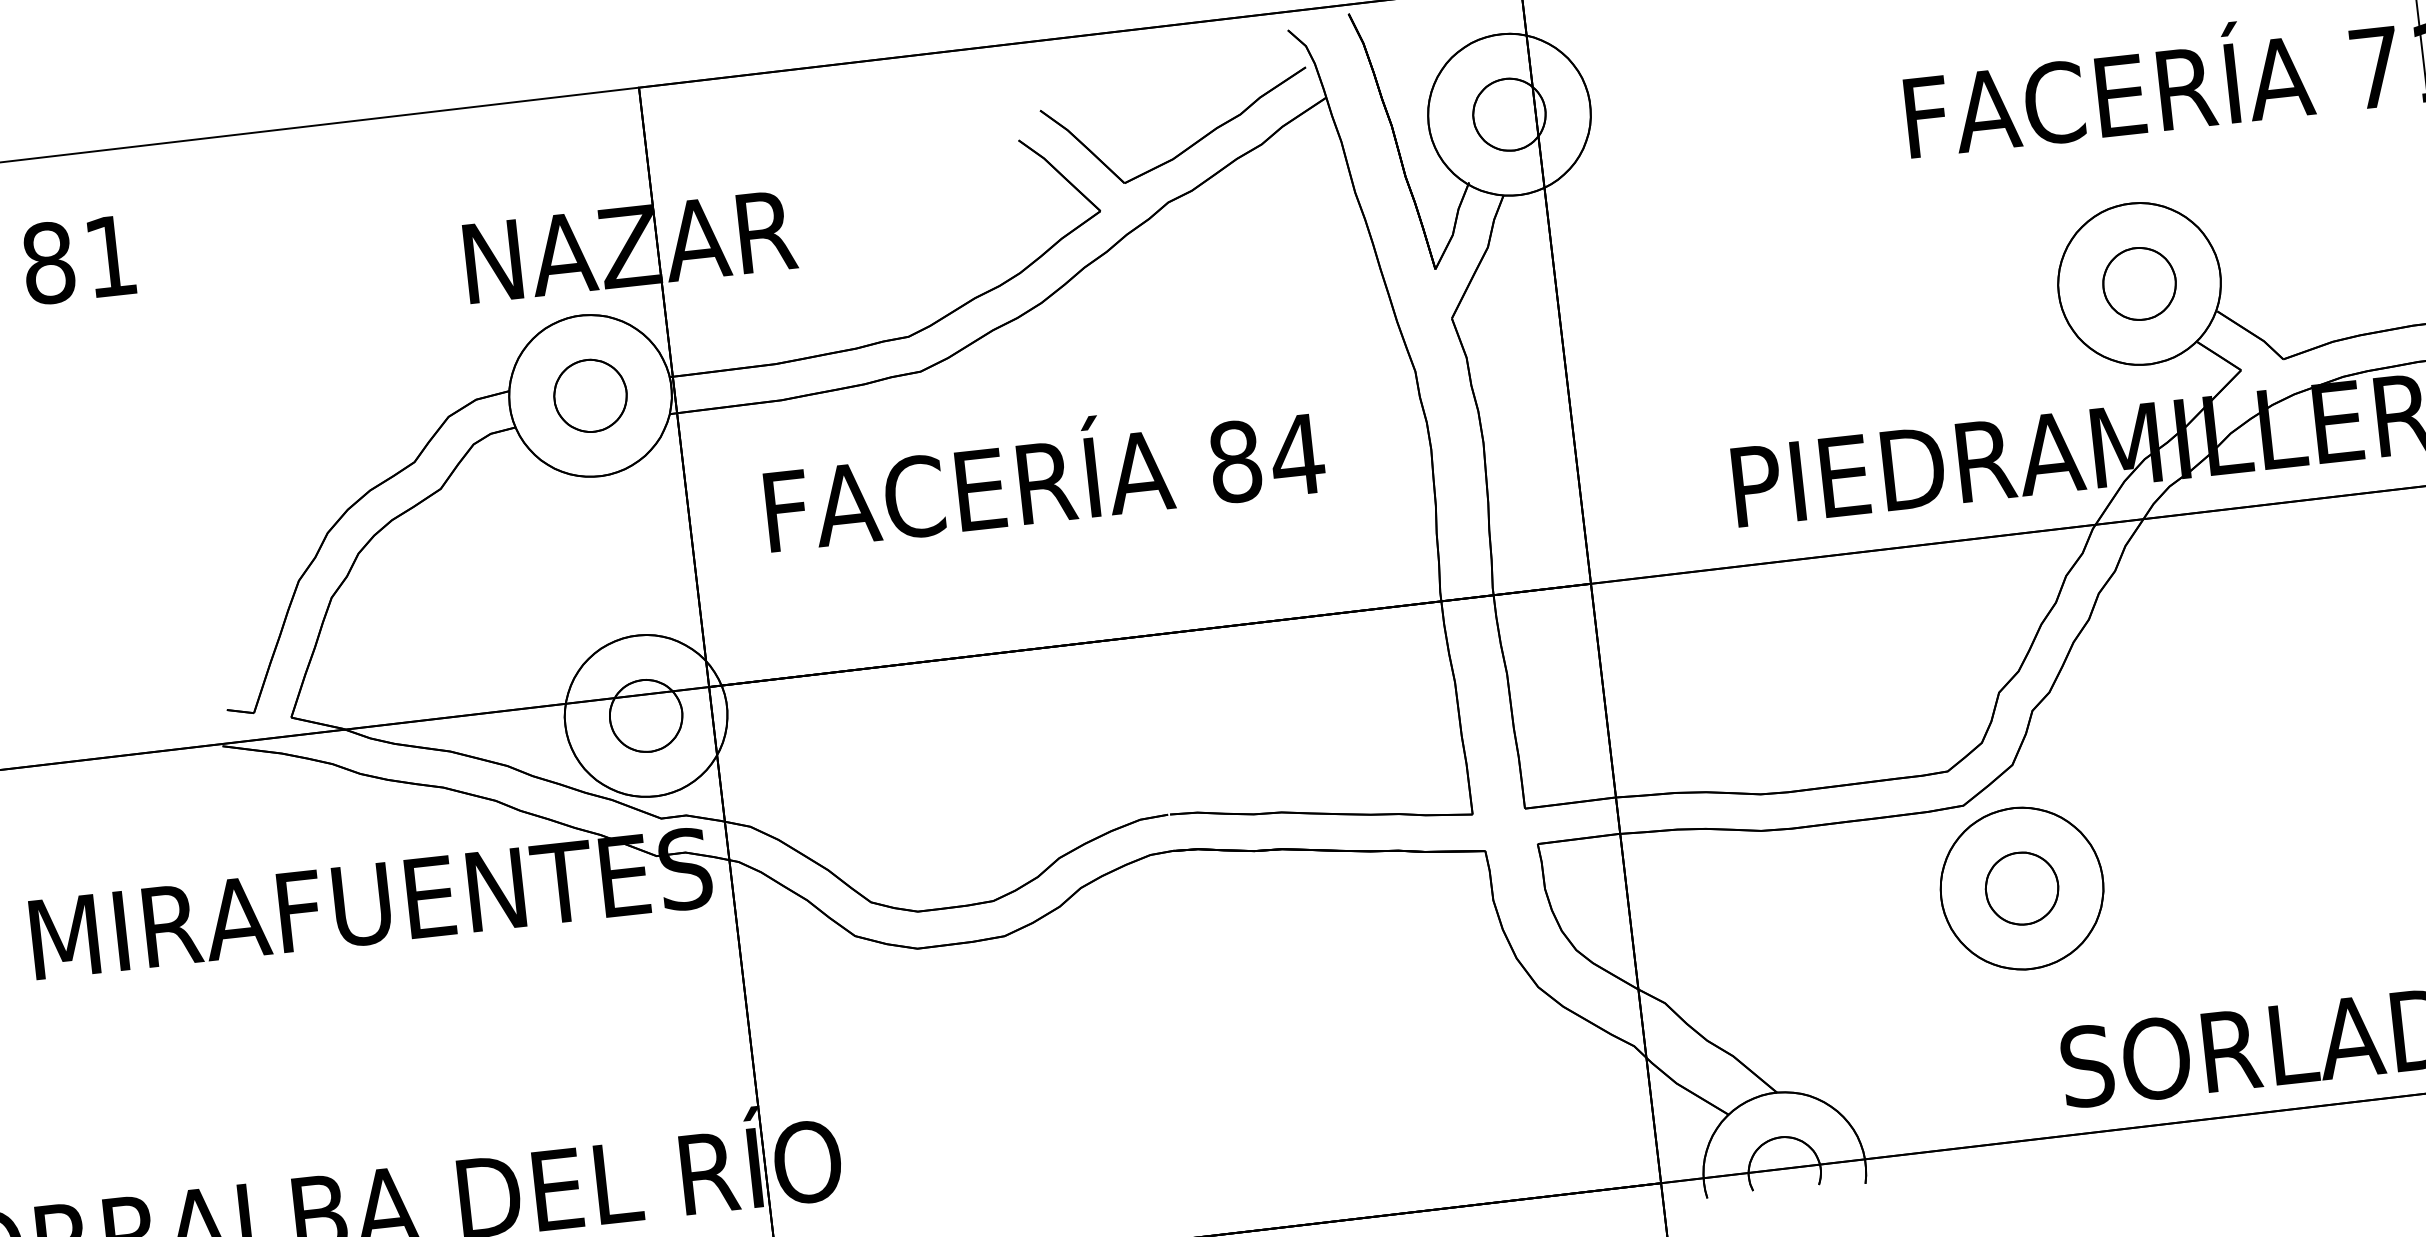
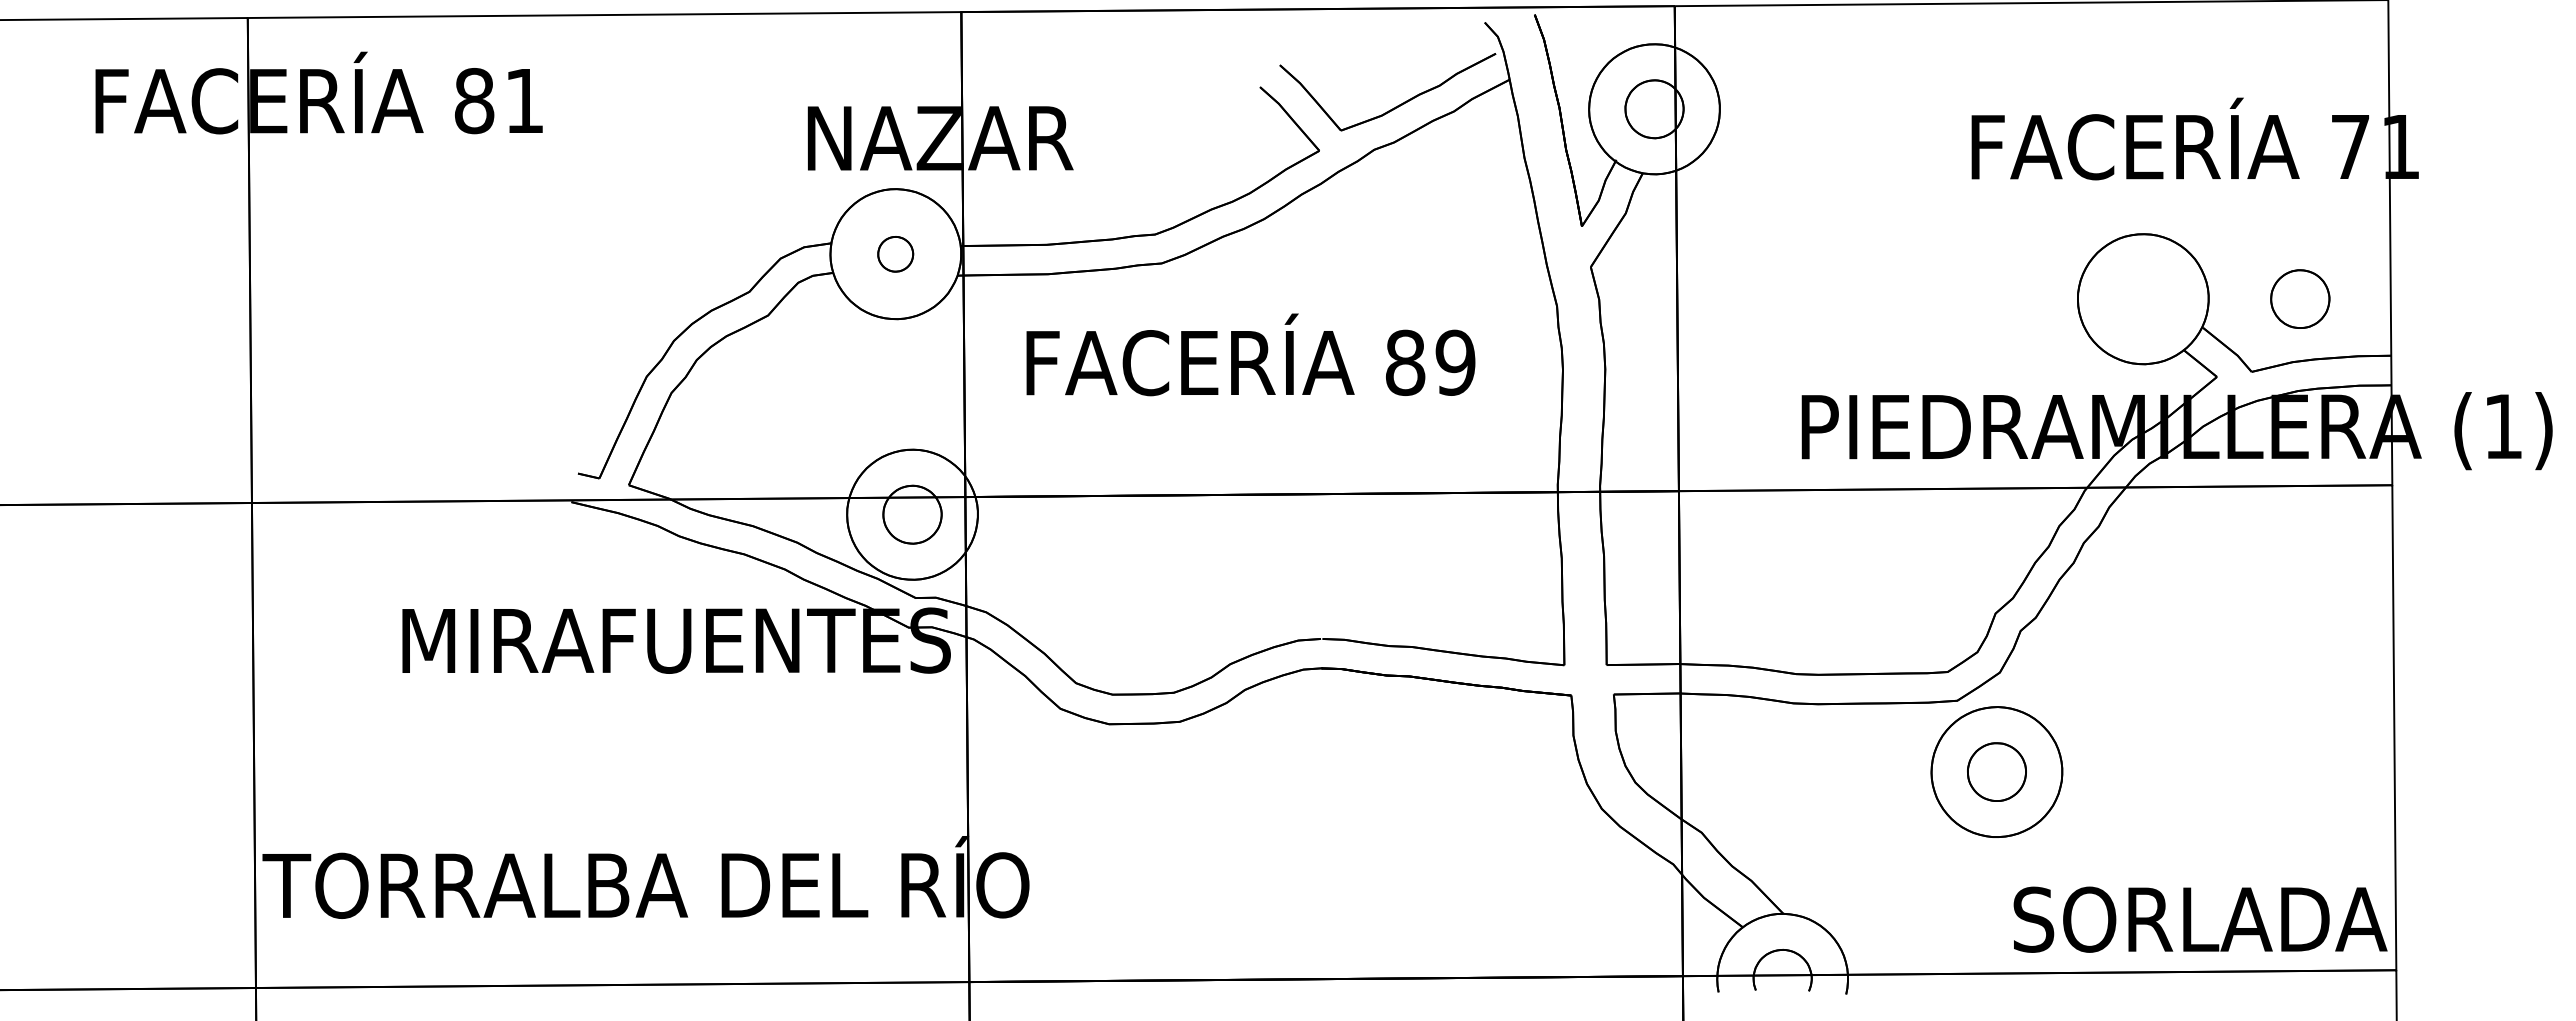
part: (2139, 283) -> (2300, 298), moved
part: (590, 396) -> (895, 254), size x0.6
text: (1297, 454) -> (1455, 362), 84 -> 89

